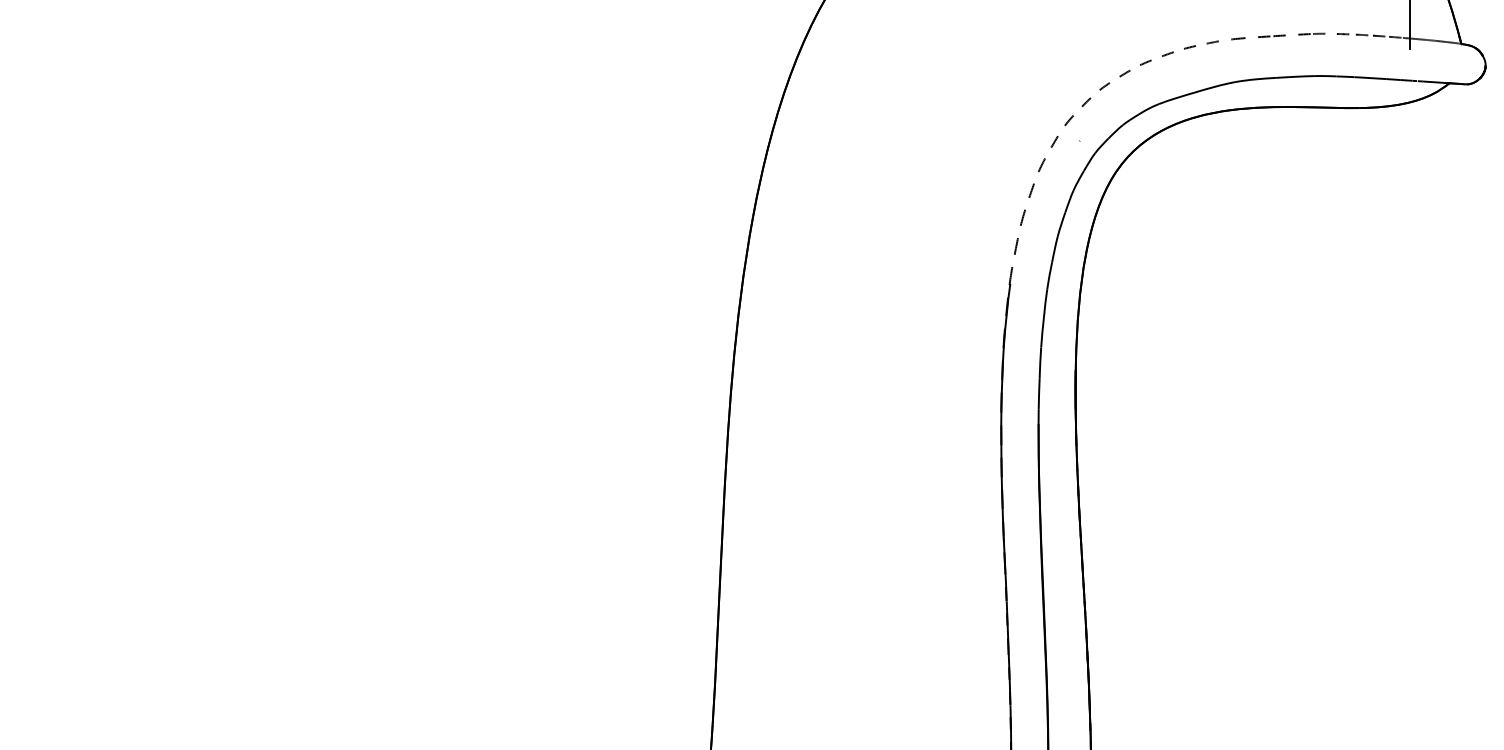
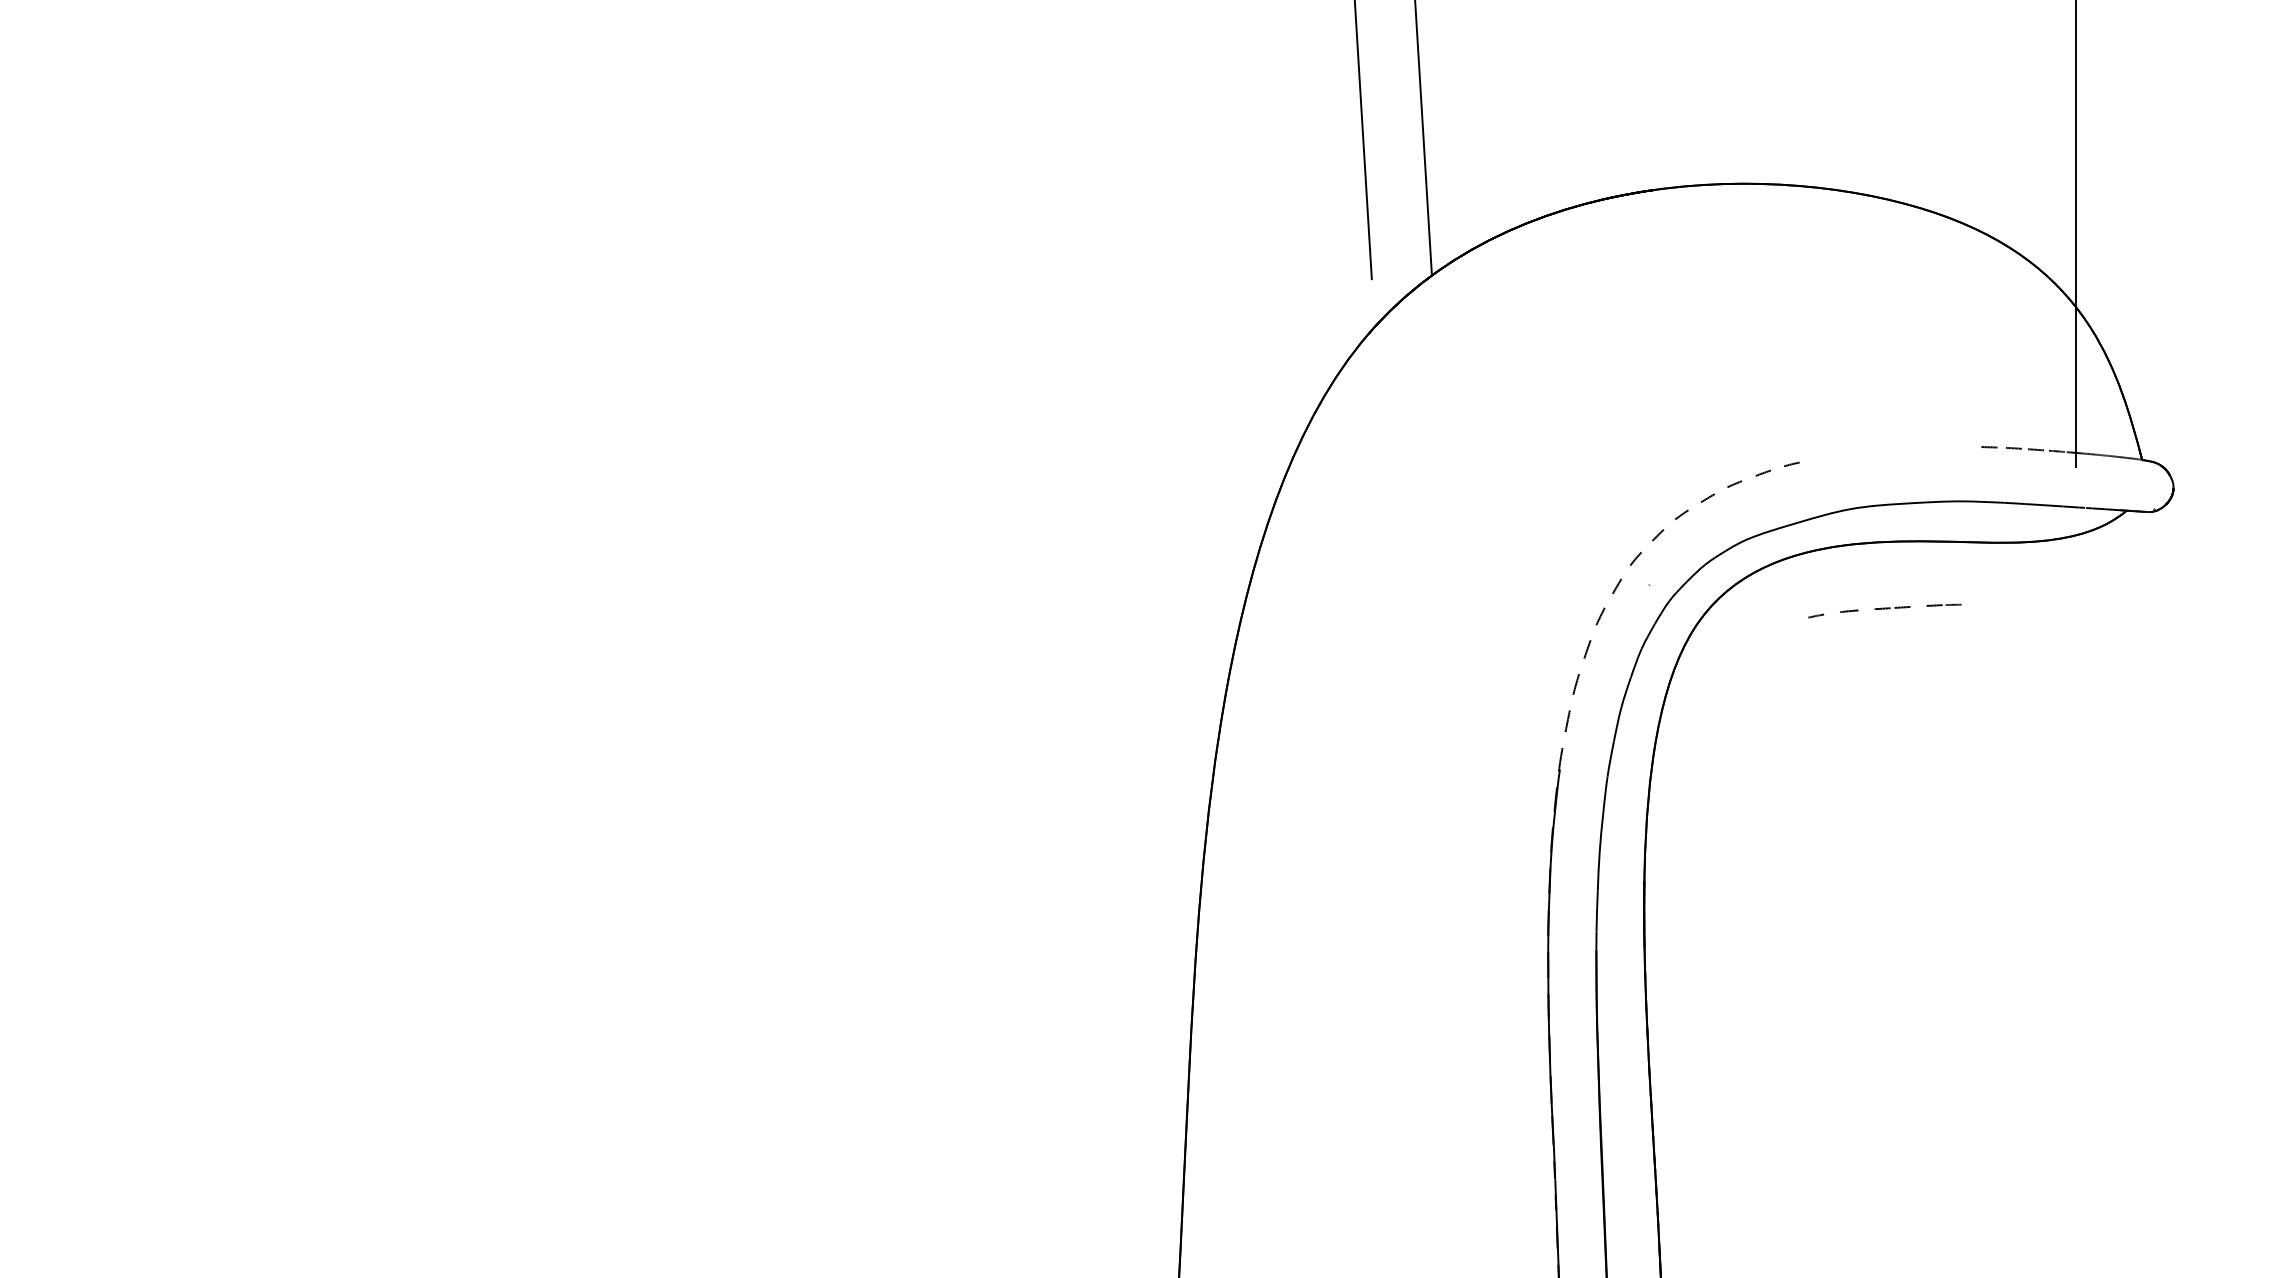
part: (1265, 38) -> (1884, 610), moved

